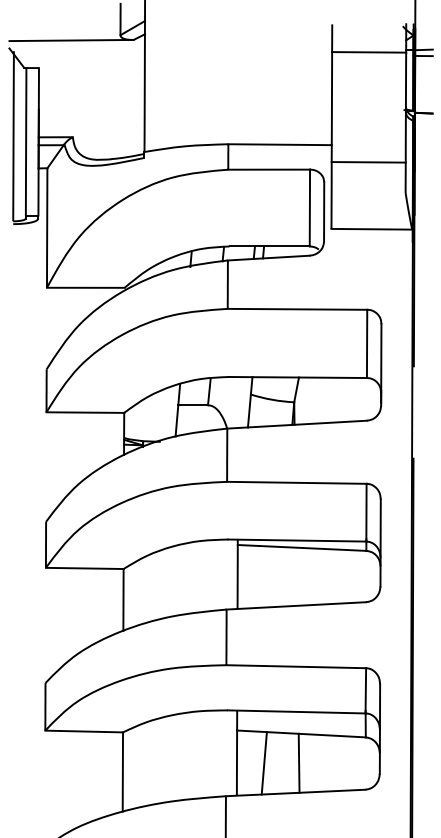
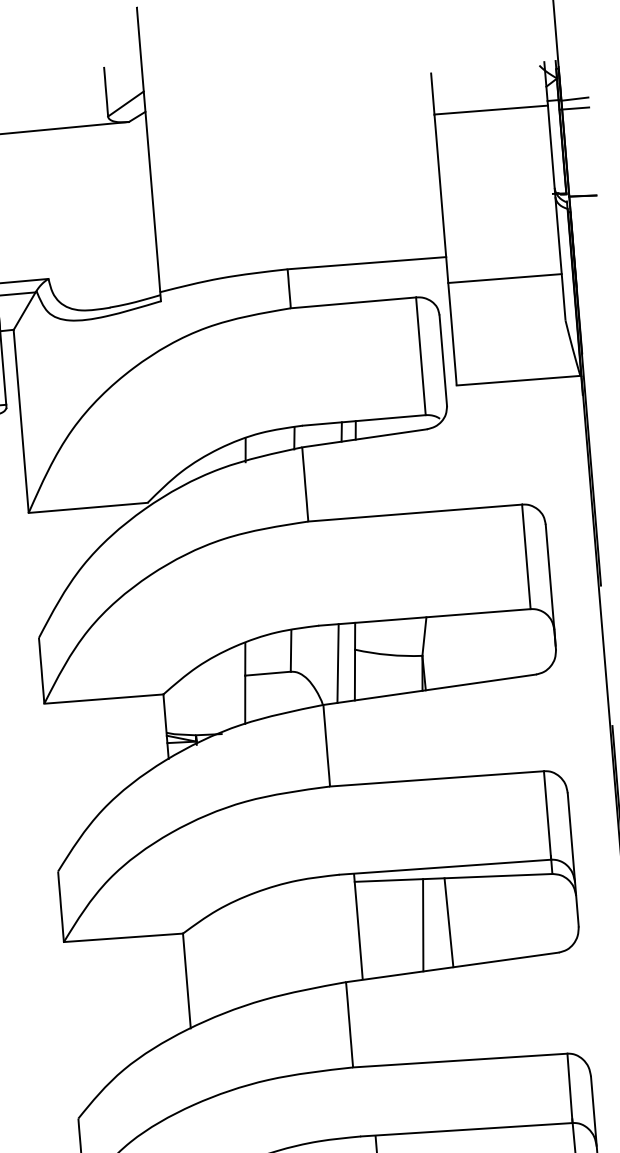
line: (238, 402) -> (337, 663), added
line: (279, 576) -> (422, 924), added
line: (296, 576) -> (448, 922), added

